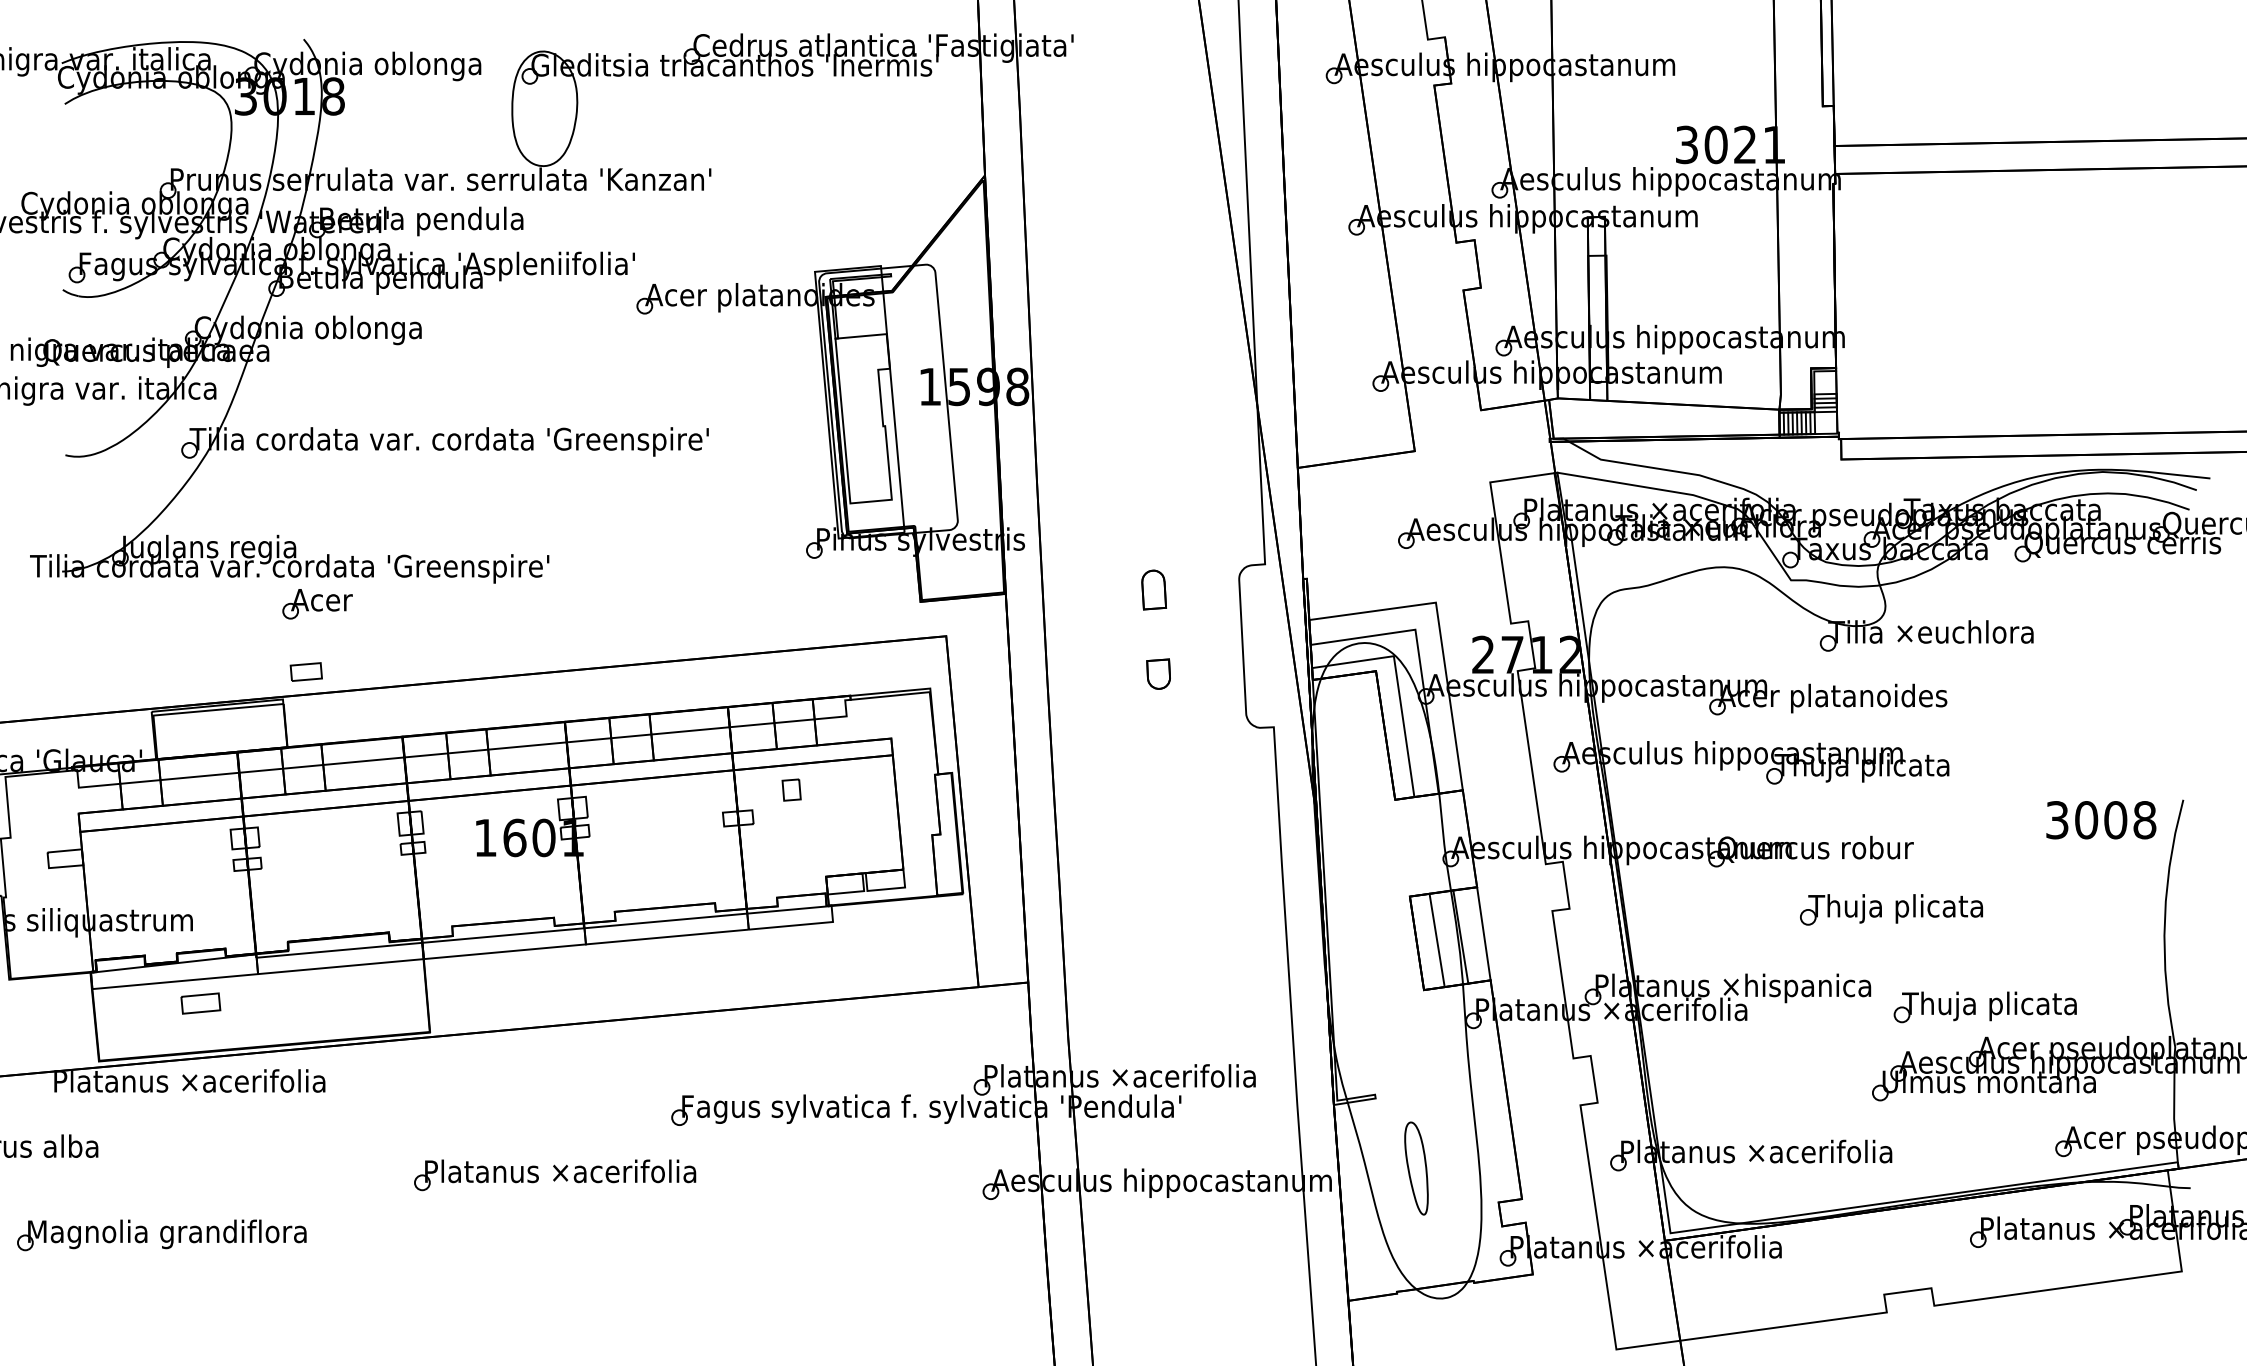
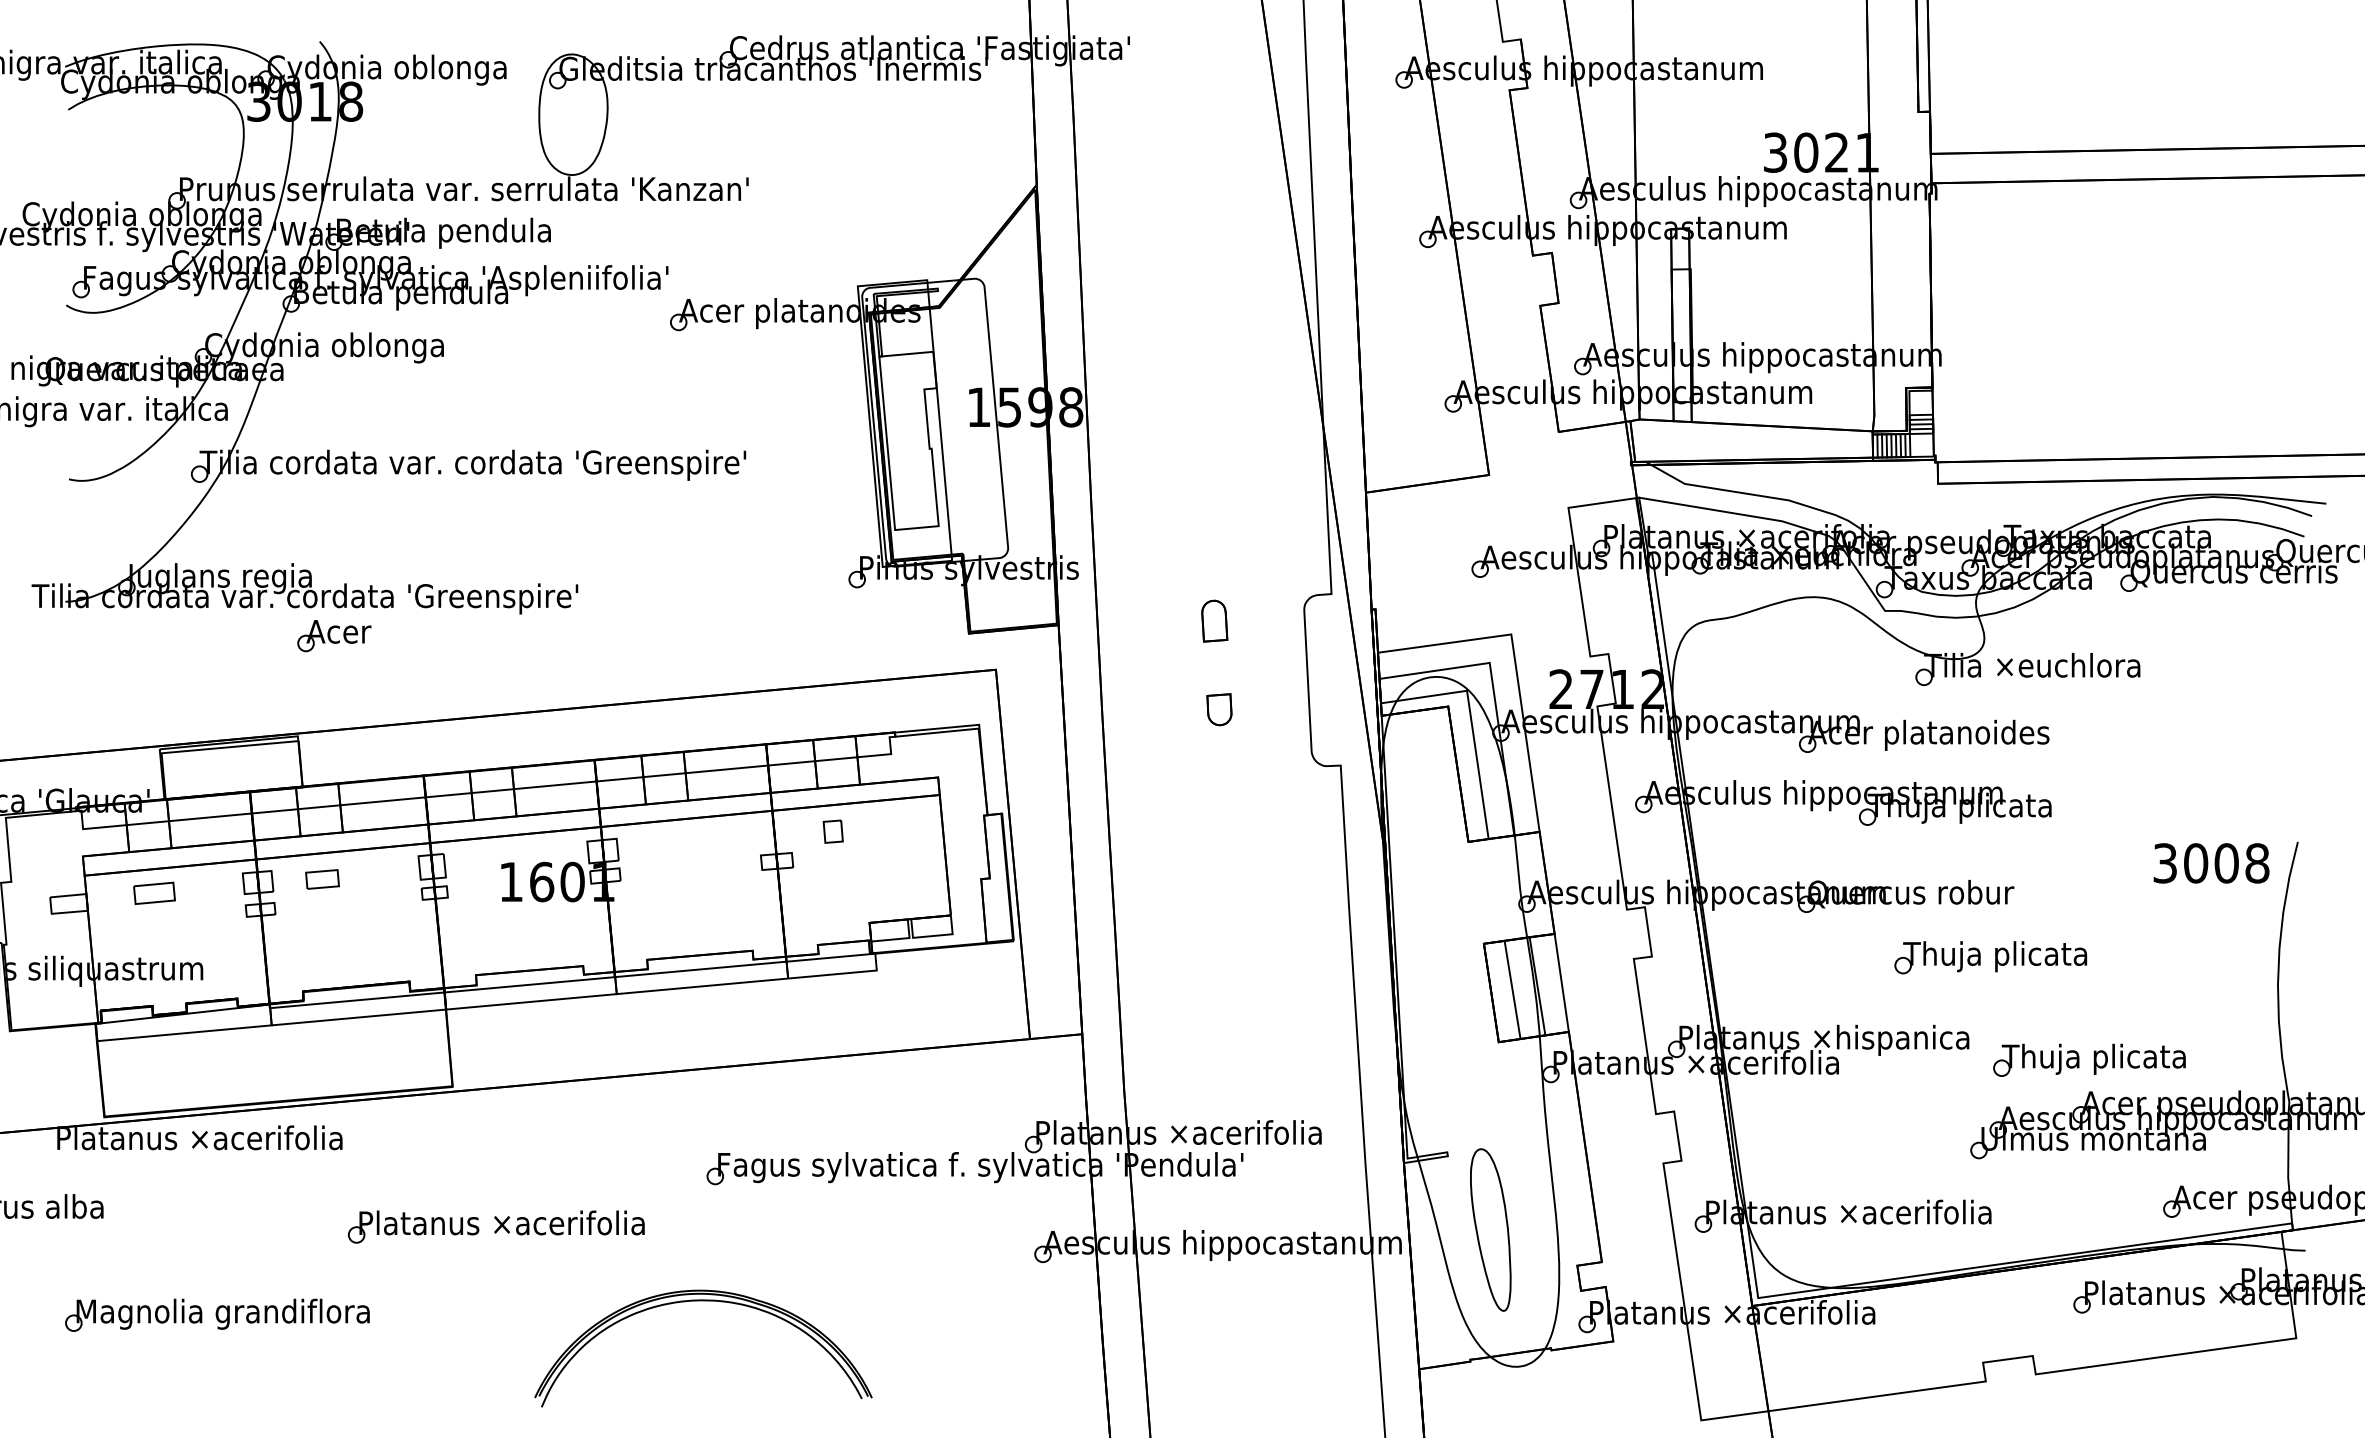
part: (306, 672) -> (322, 879), moved
part: (200, 1002) -> (154, 892), moved
part: (1416, 1168) -> (1490, 1229), size x1.67
part: (555, 1174) -> (496, 1226), moved
part: (161, 1234) -> (217, 1314), moved
part: (668, 1236) -> (703, 1301), added

